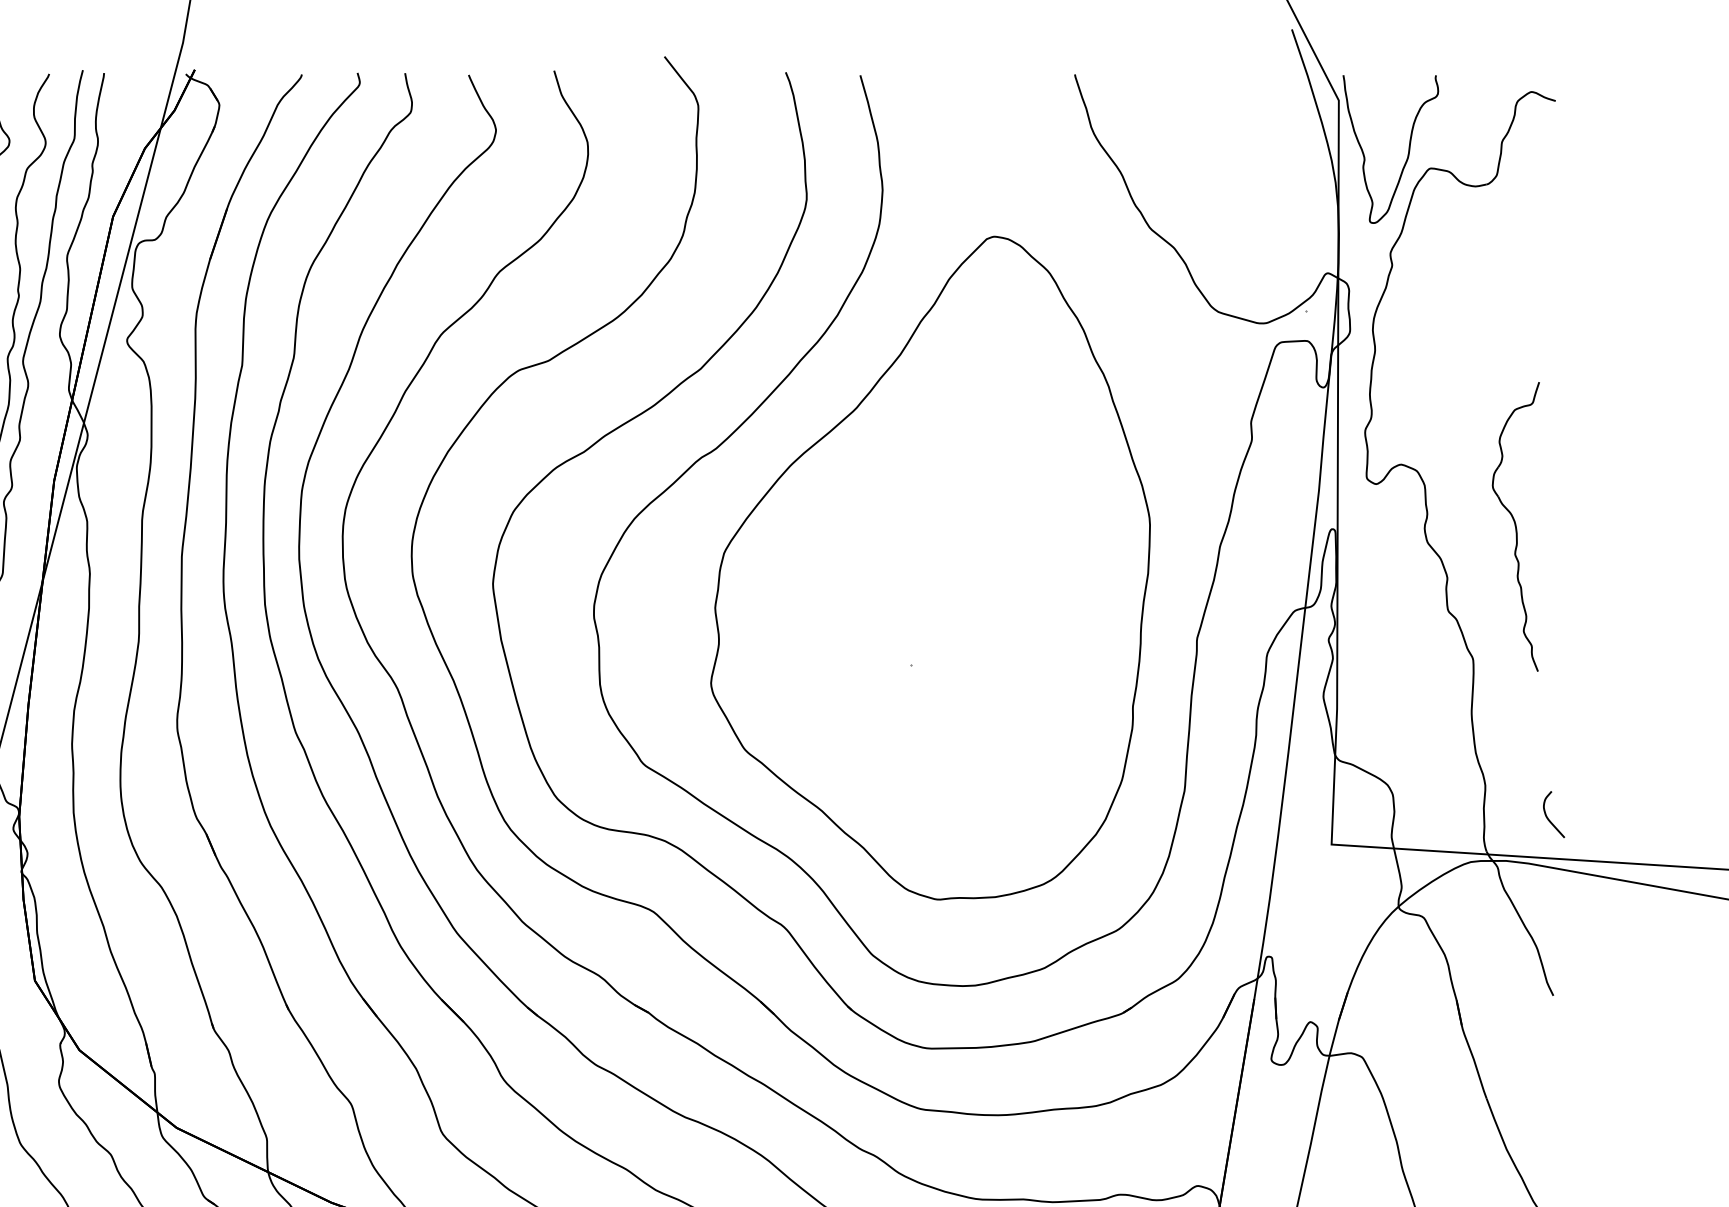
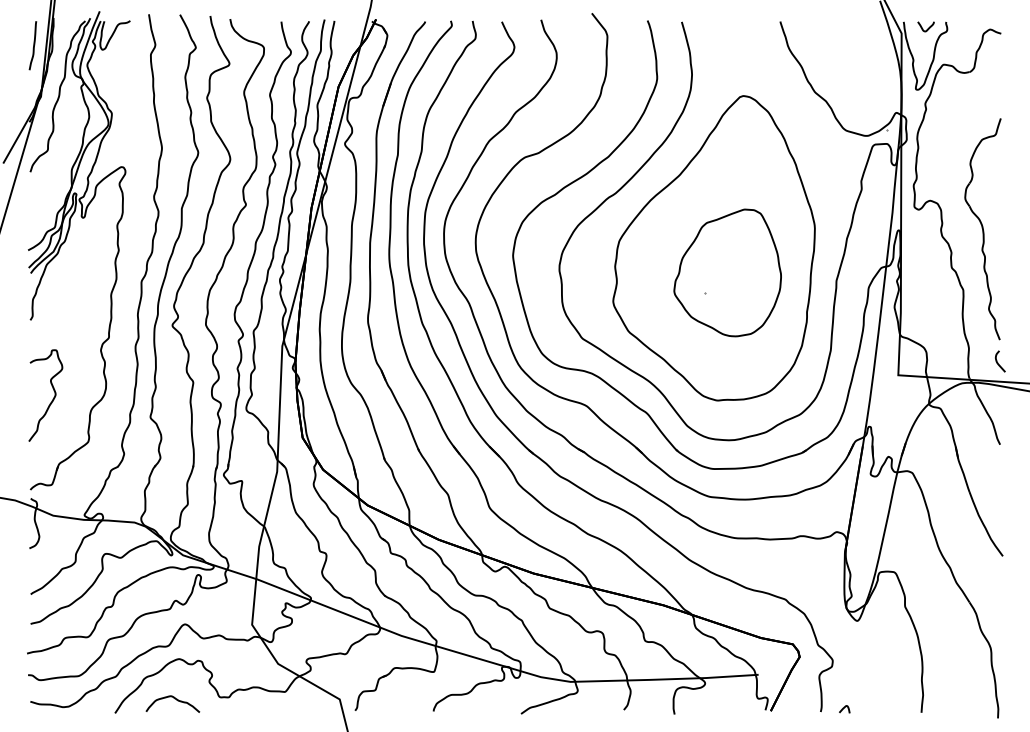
curve: (1386, 89) -> (923, 28), added
part: (1514, 527) -> (982, 229), size x1.67
part: (959, 620) -> (727, 272), added

